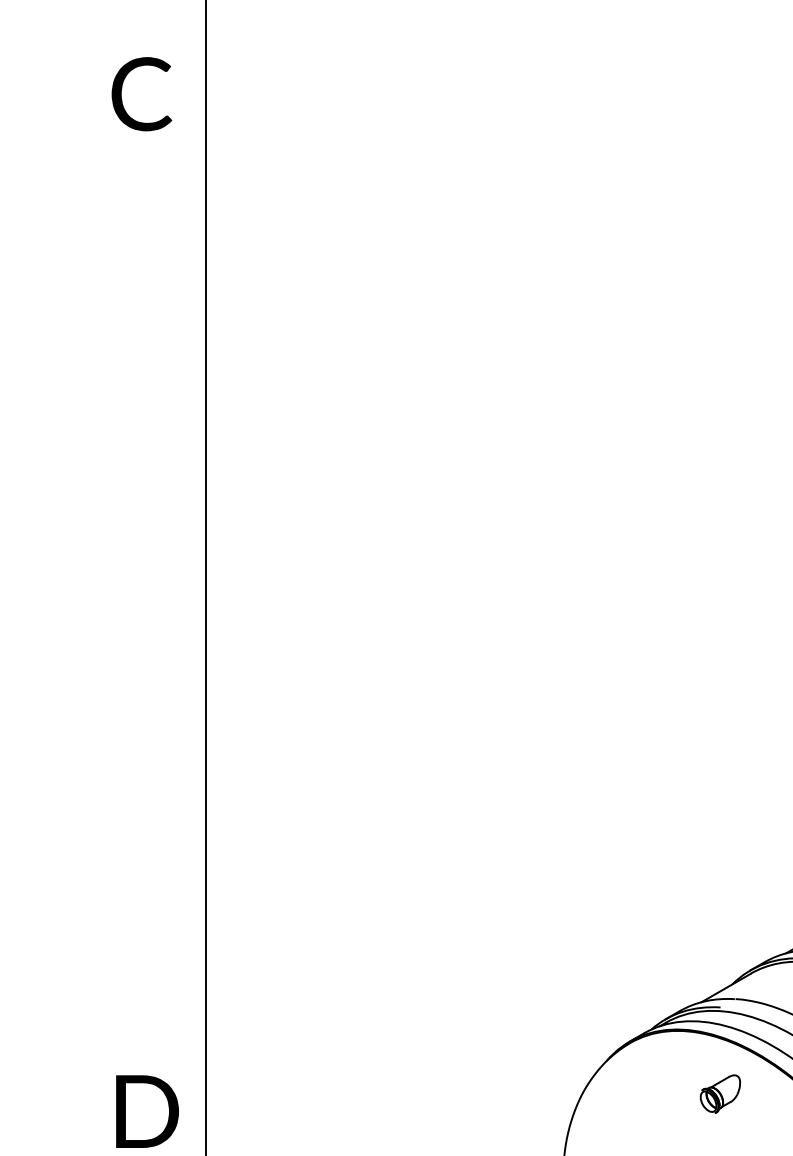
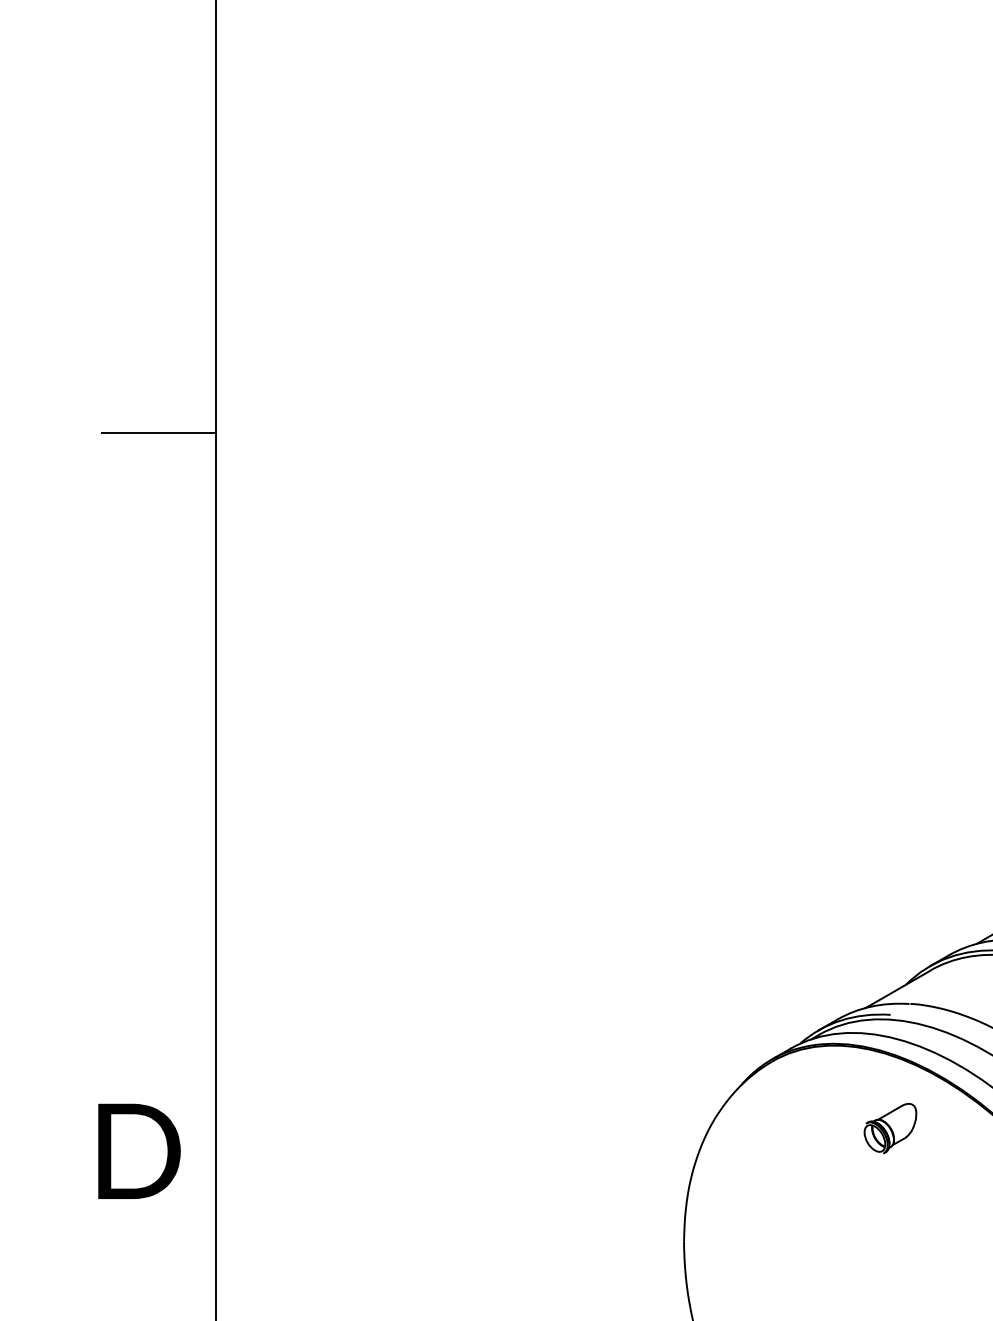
line: (162, 563) -> (159, 432), added

